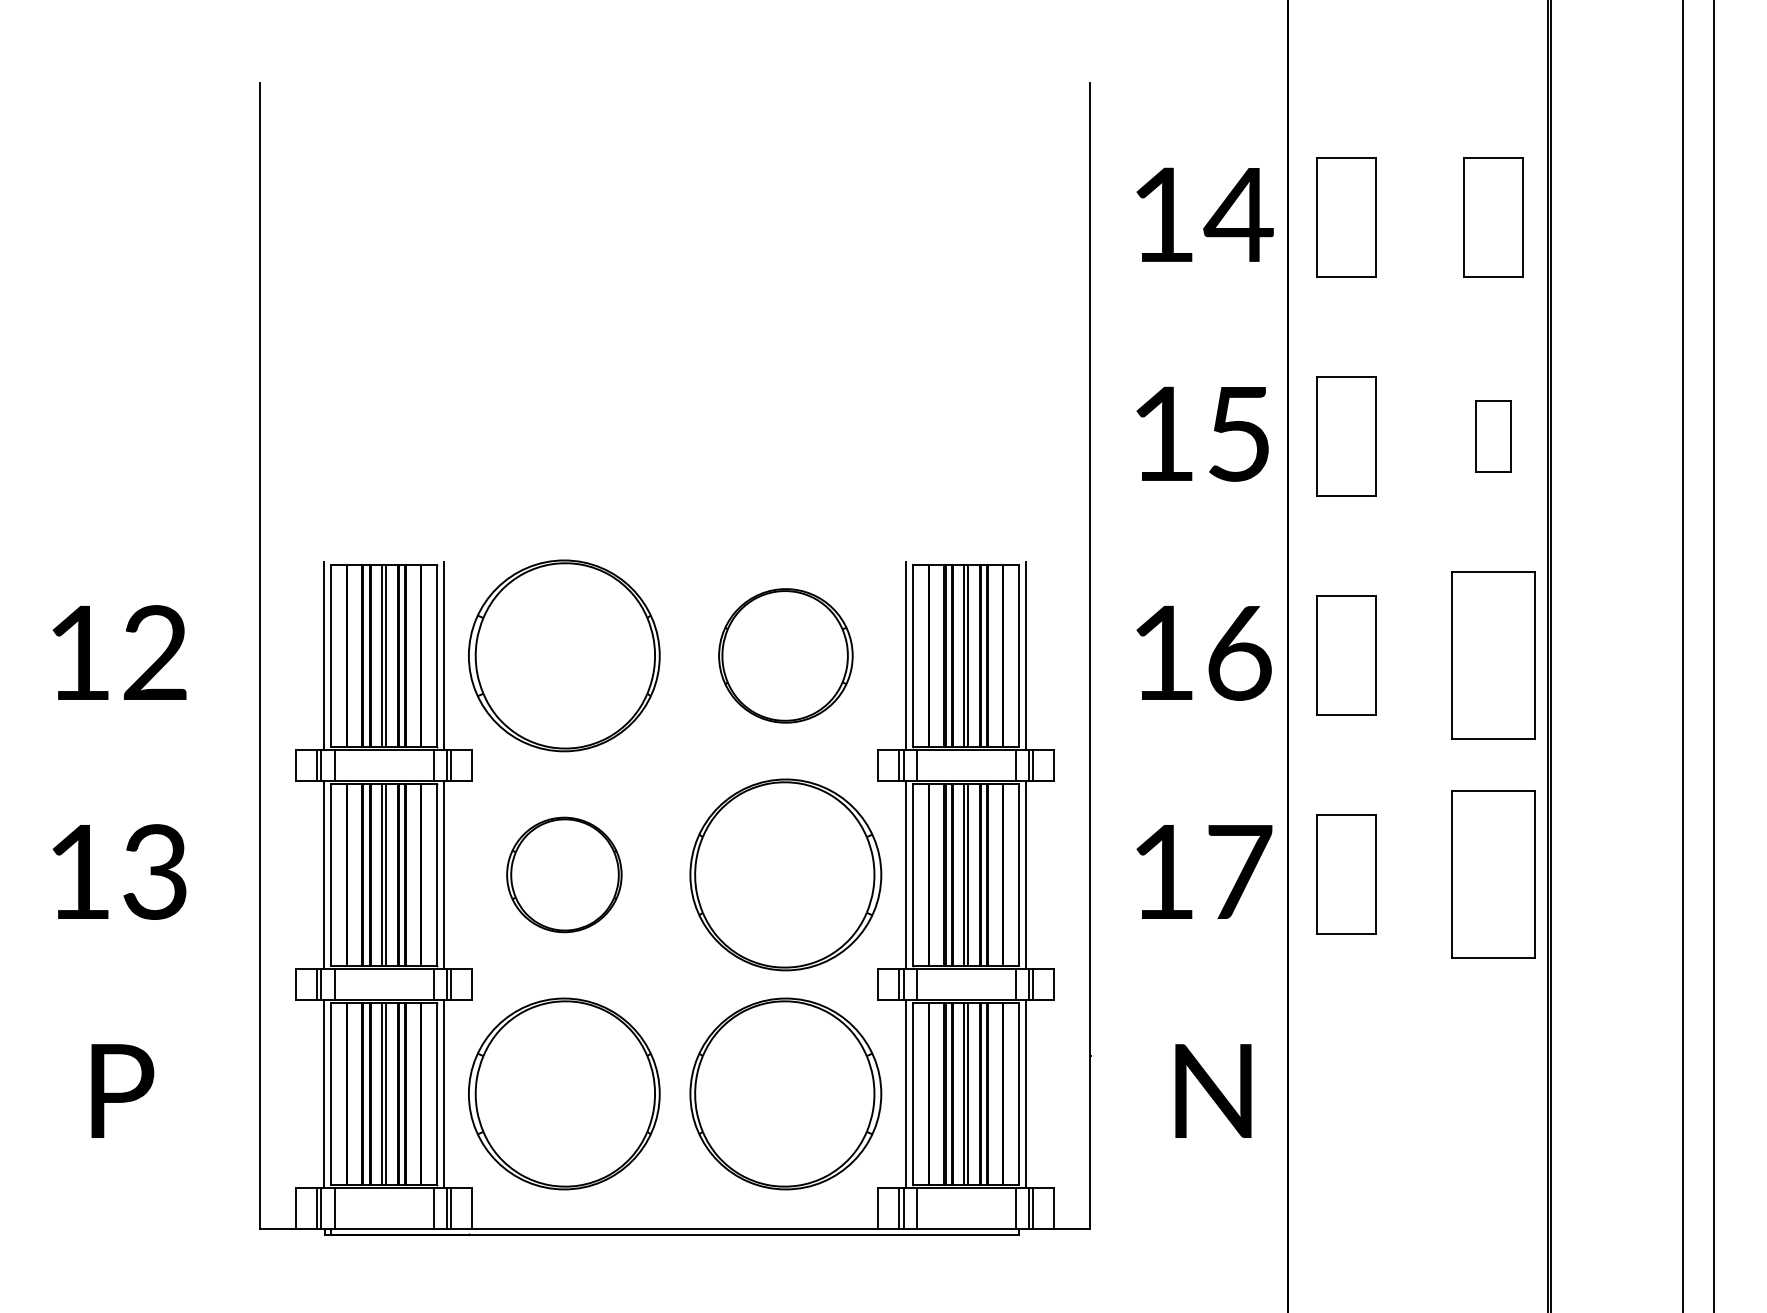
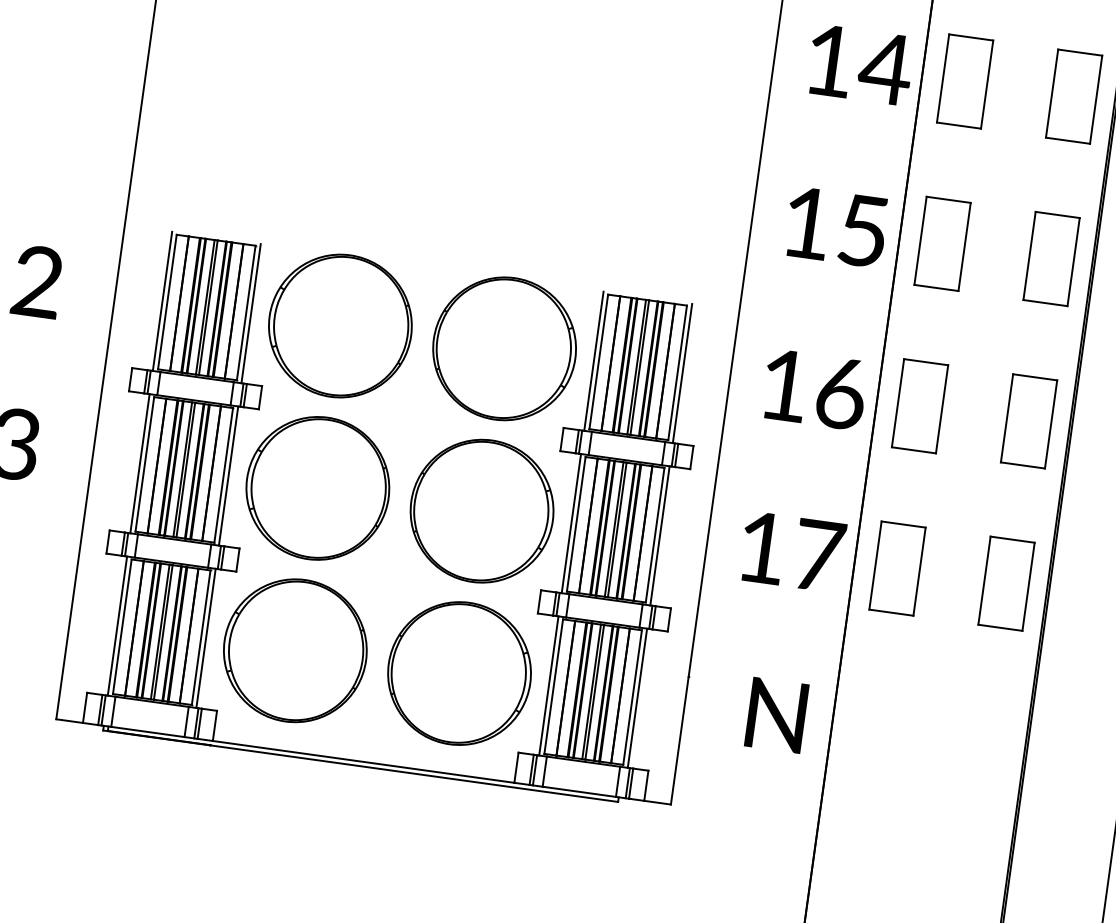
part: (1493, 436) -> (1051, 259), size x1.67
part: (785, 655) -> (504, 348), size x1.43
part: (1493, 655) -> (1029, 421), size x0.71
part: (564, 874) -> (318, 488), size x1.67
part: (1493, 874) -> (1006, 583), size x0.71

